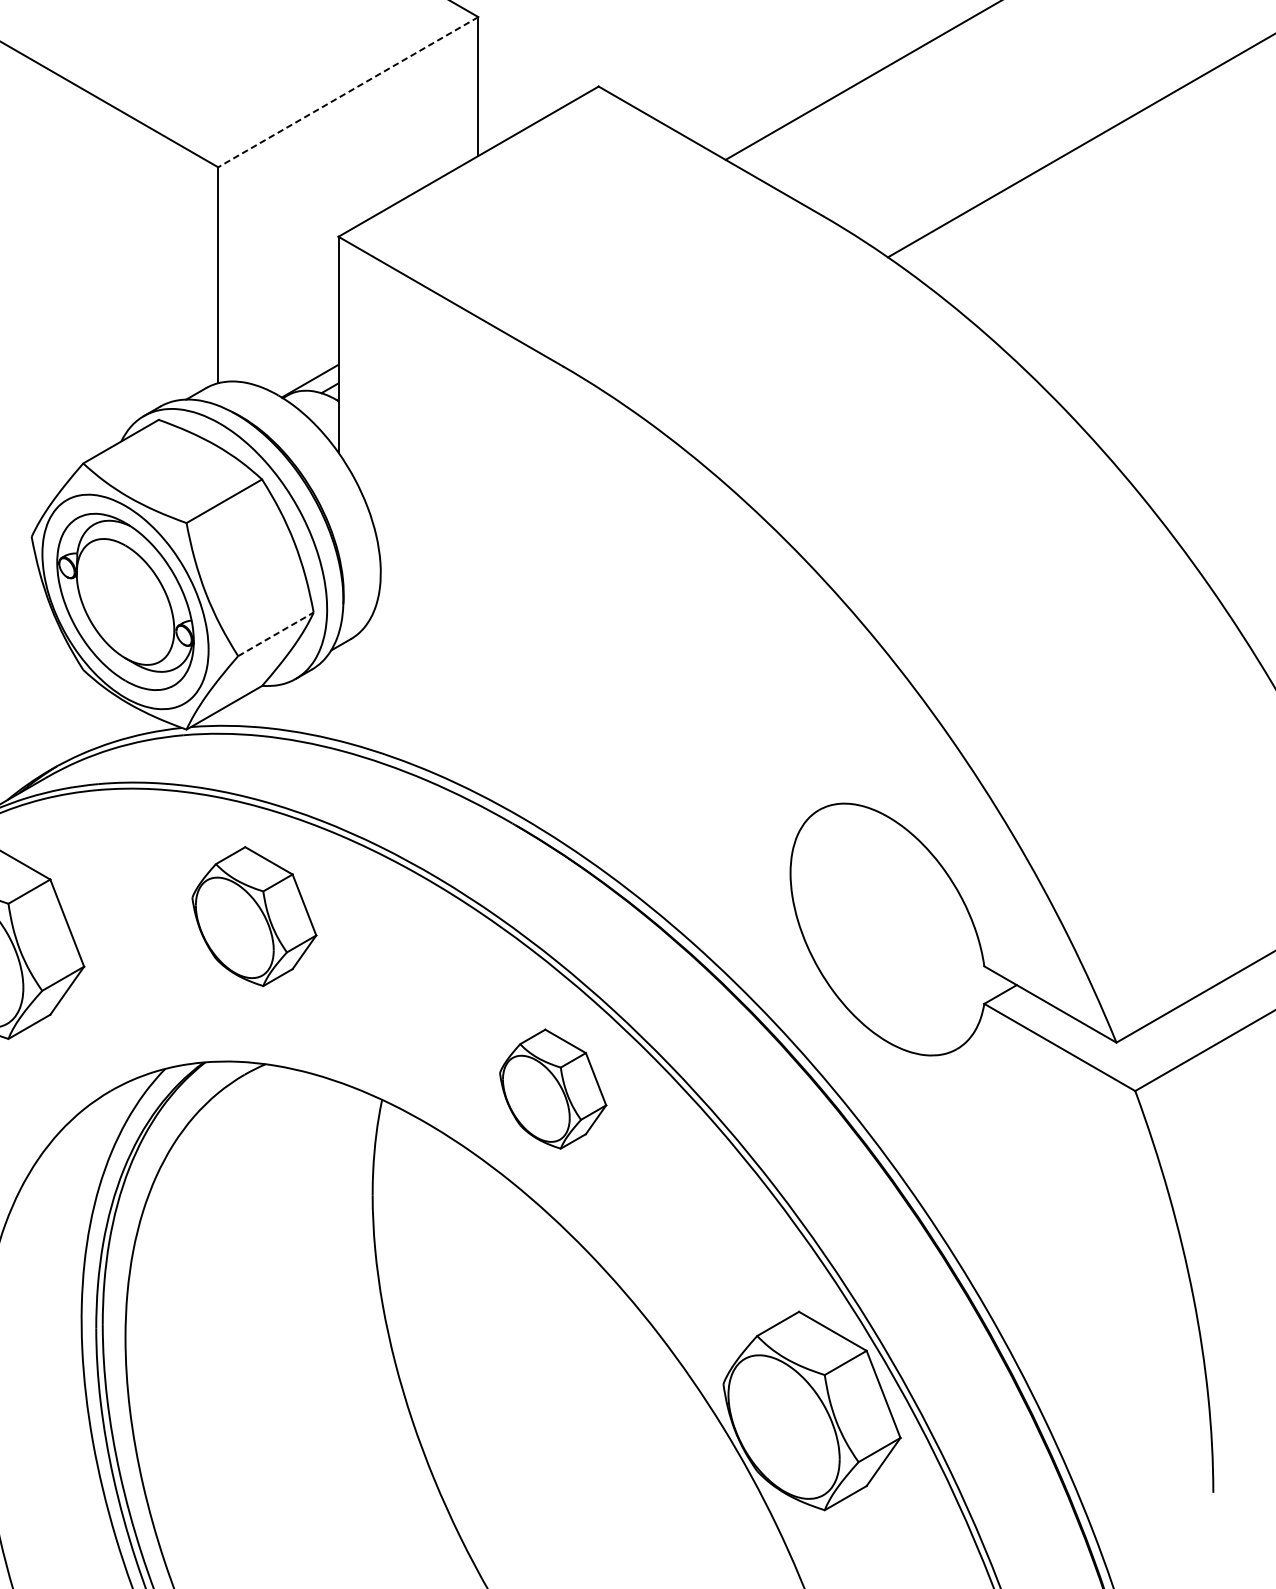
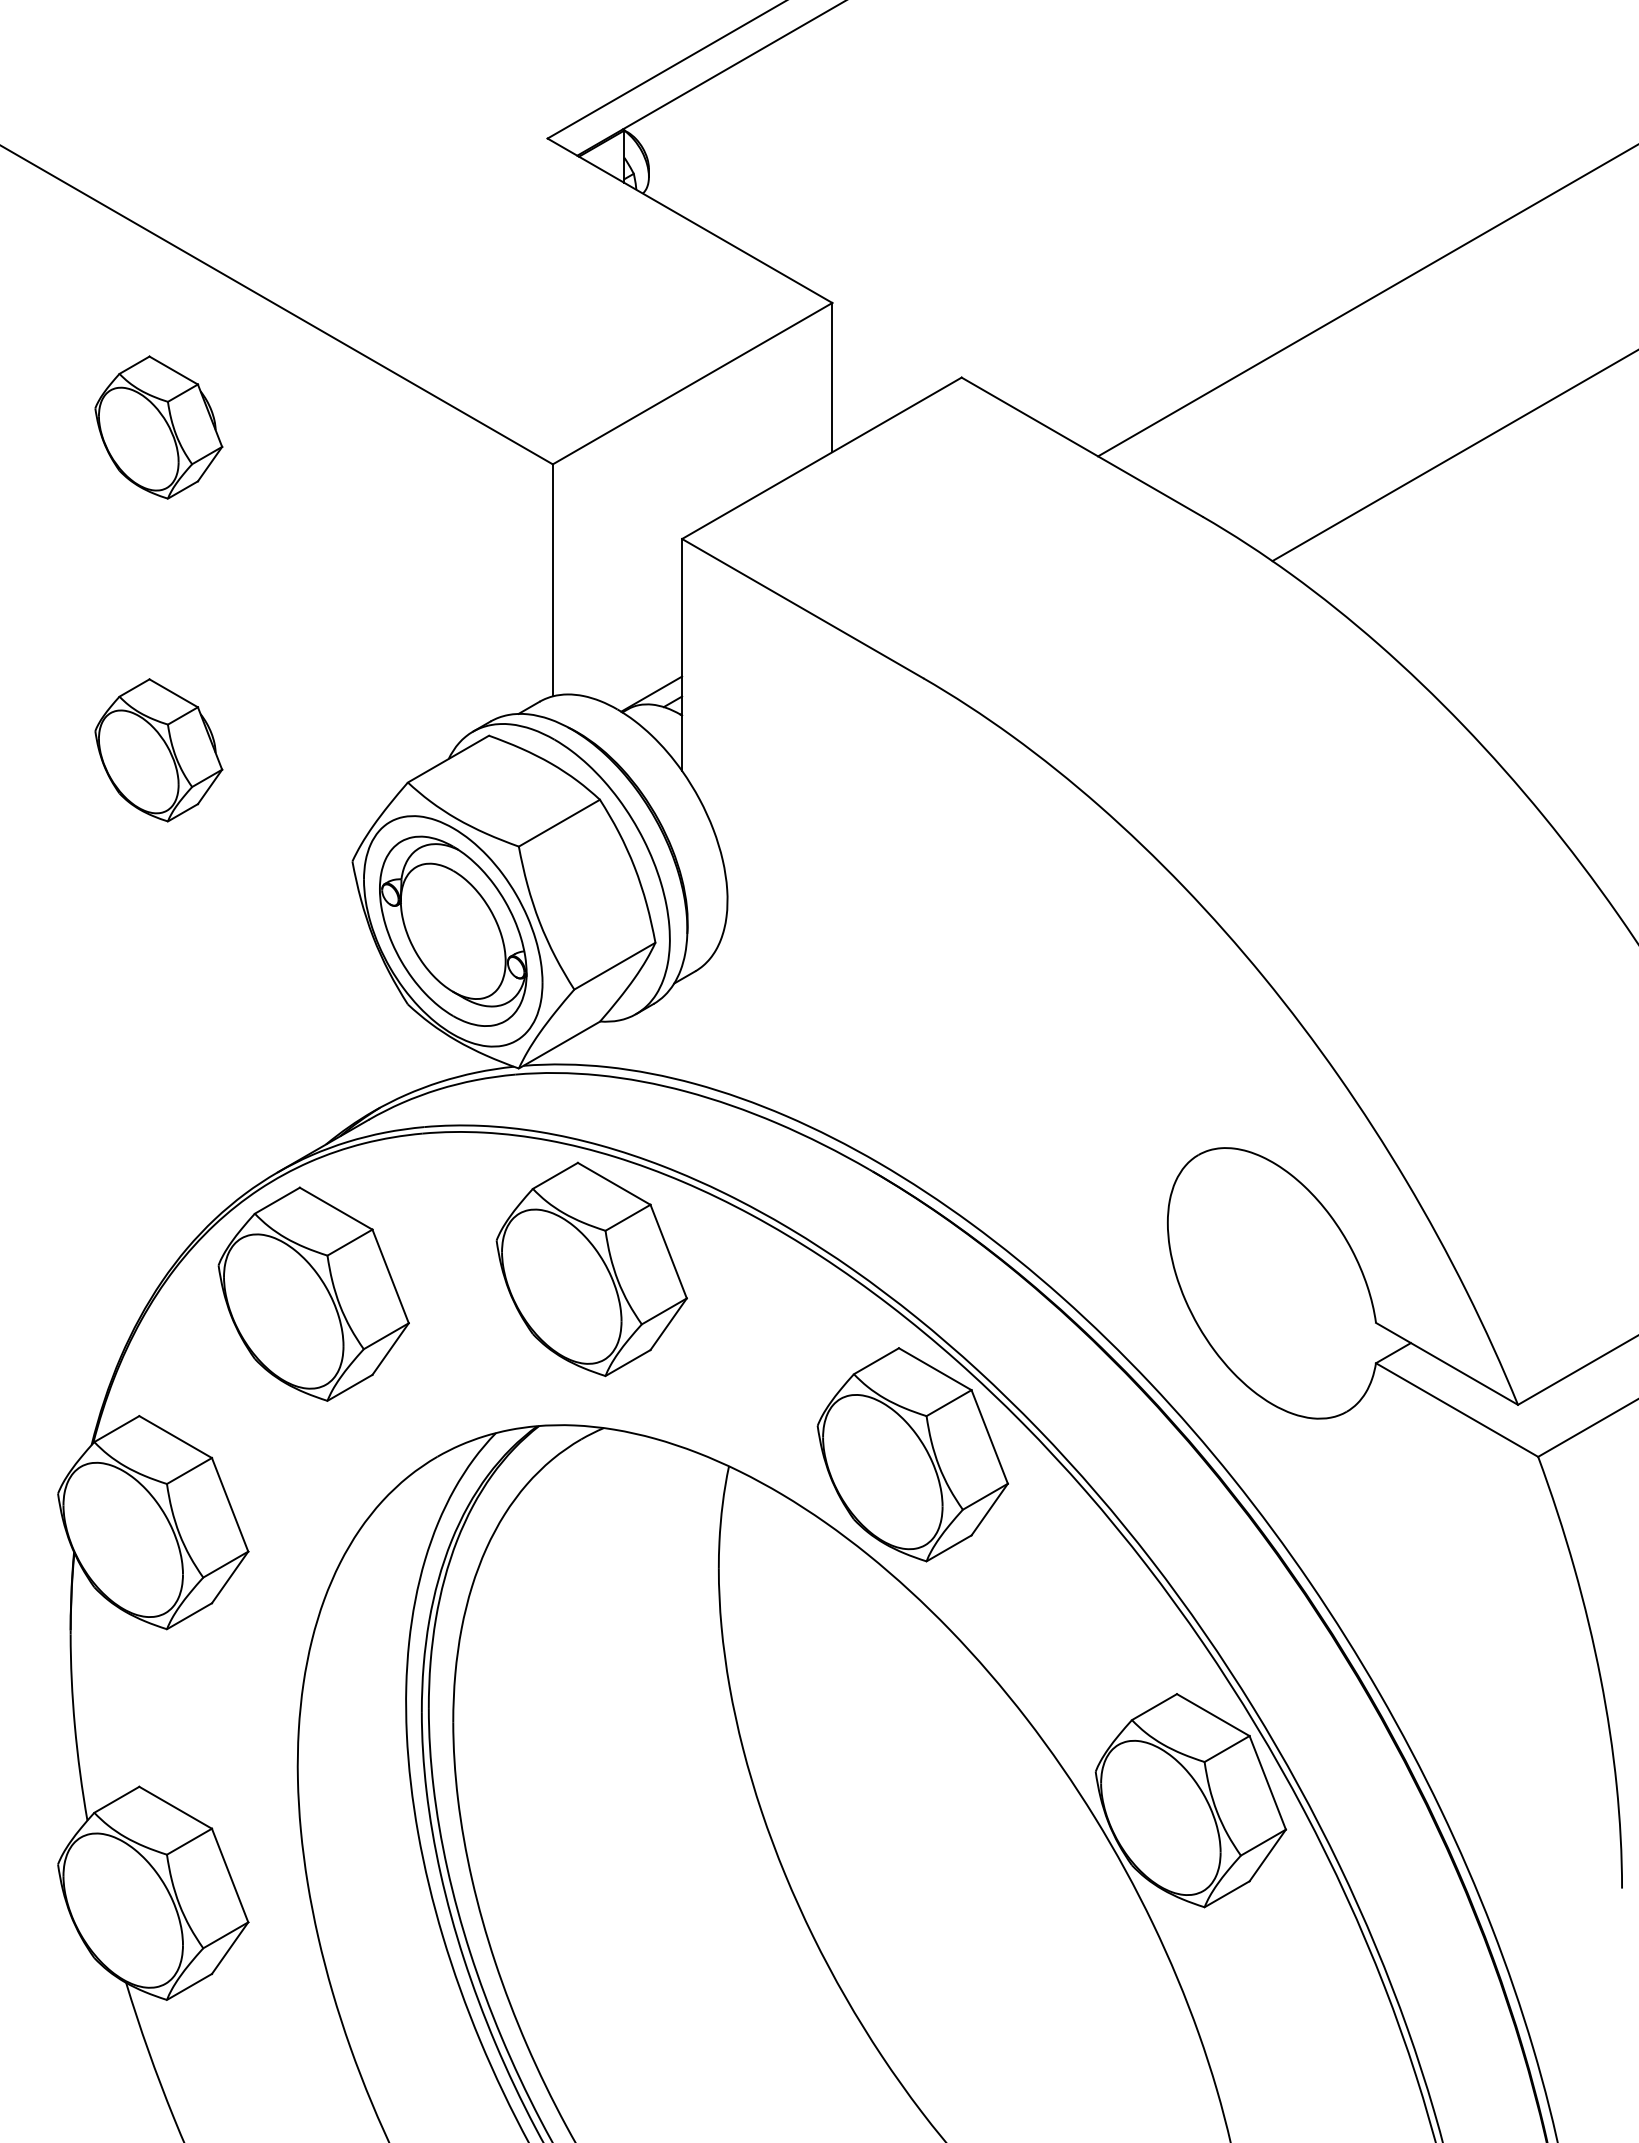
line: (348, 92) -> (692, 383), dashed -> solid
line: (275, 634) -> (614, 966), dashed -> solid
part: (254, 916) -> (591, 1269), size x1.43
part: (552, 1088) -> (912, 1454), size x1.67

